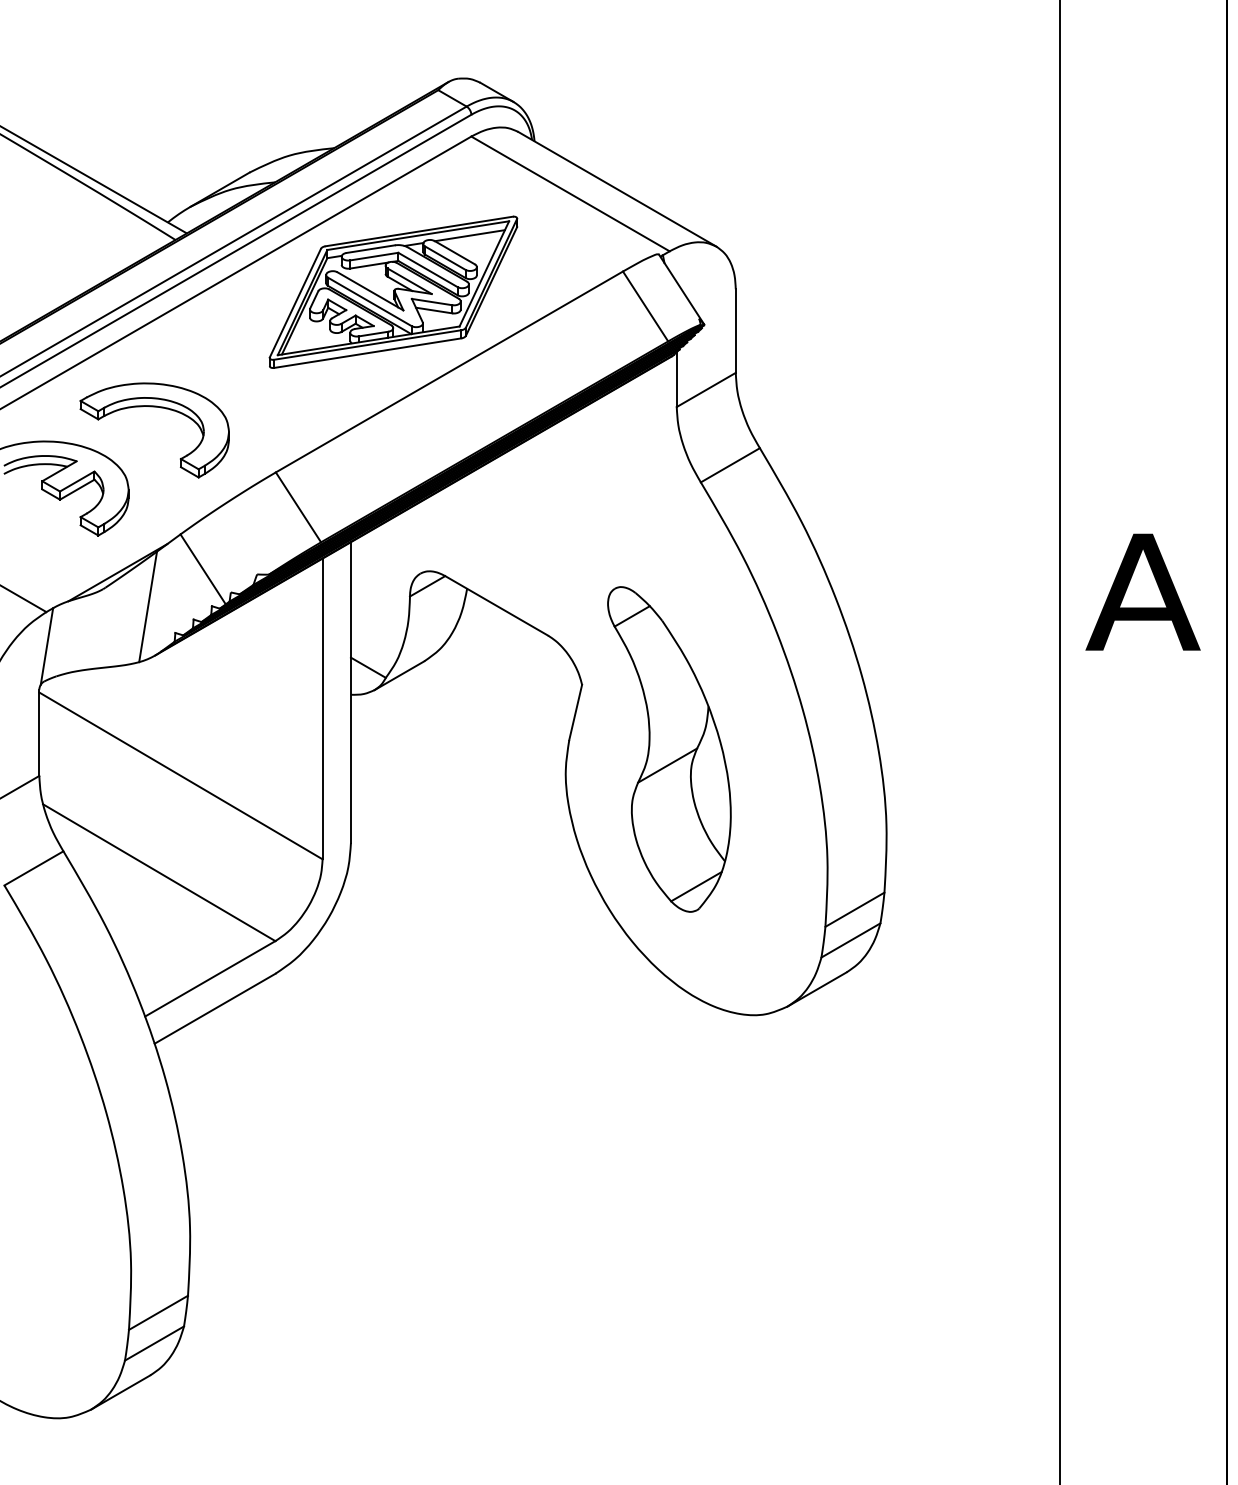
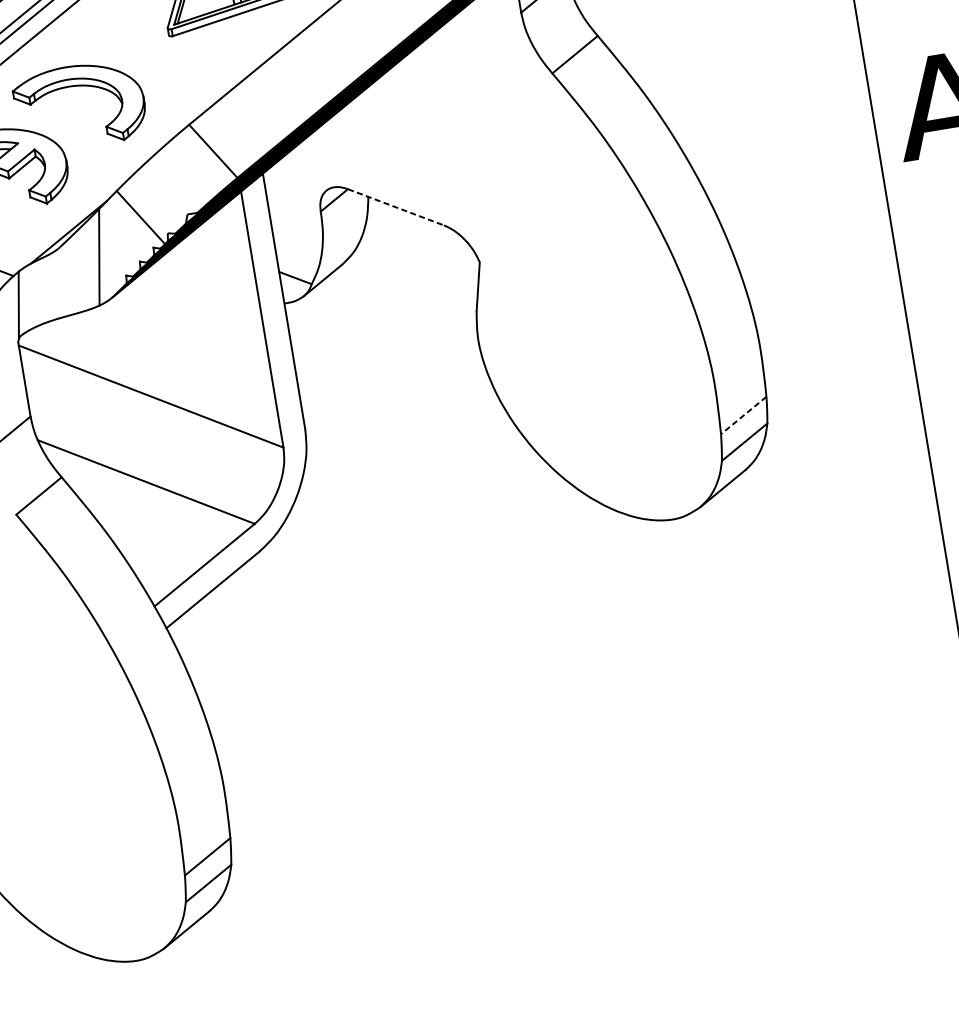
line: (497, 606) -> (396, 207), solid -> dashed
part: (669, 749) -> (563, 305), removed
line: (854, 910) -> (743, 416), solid -> dashed

